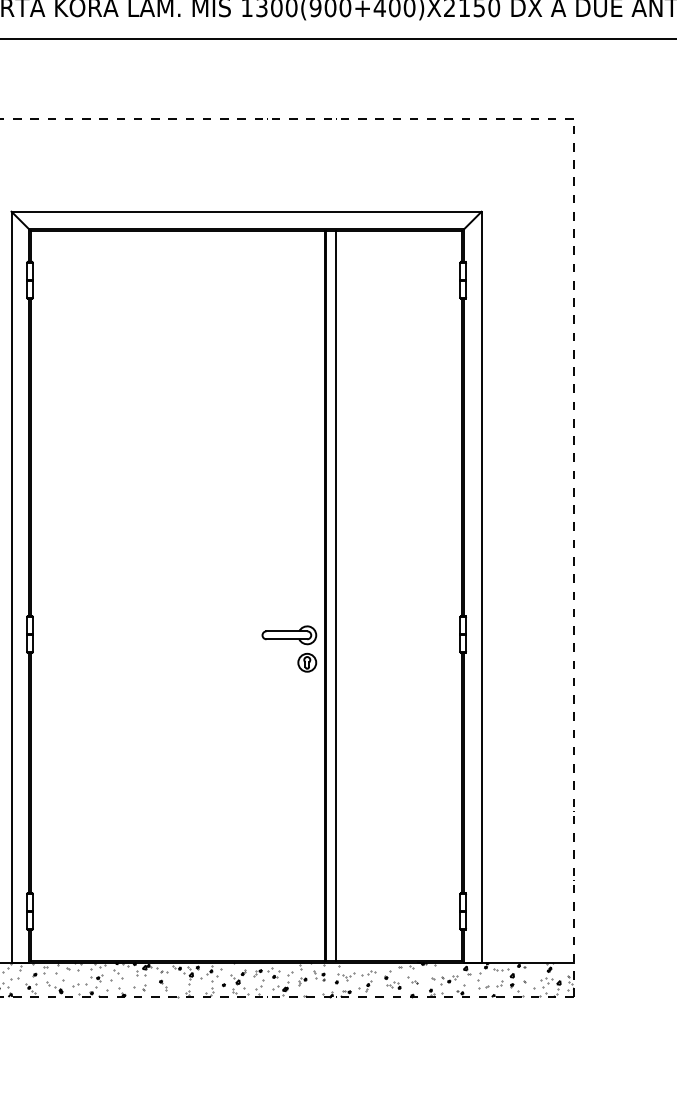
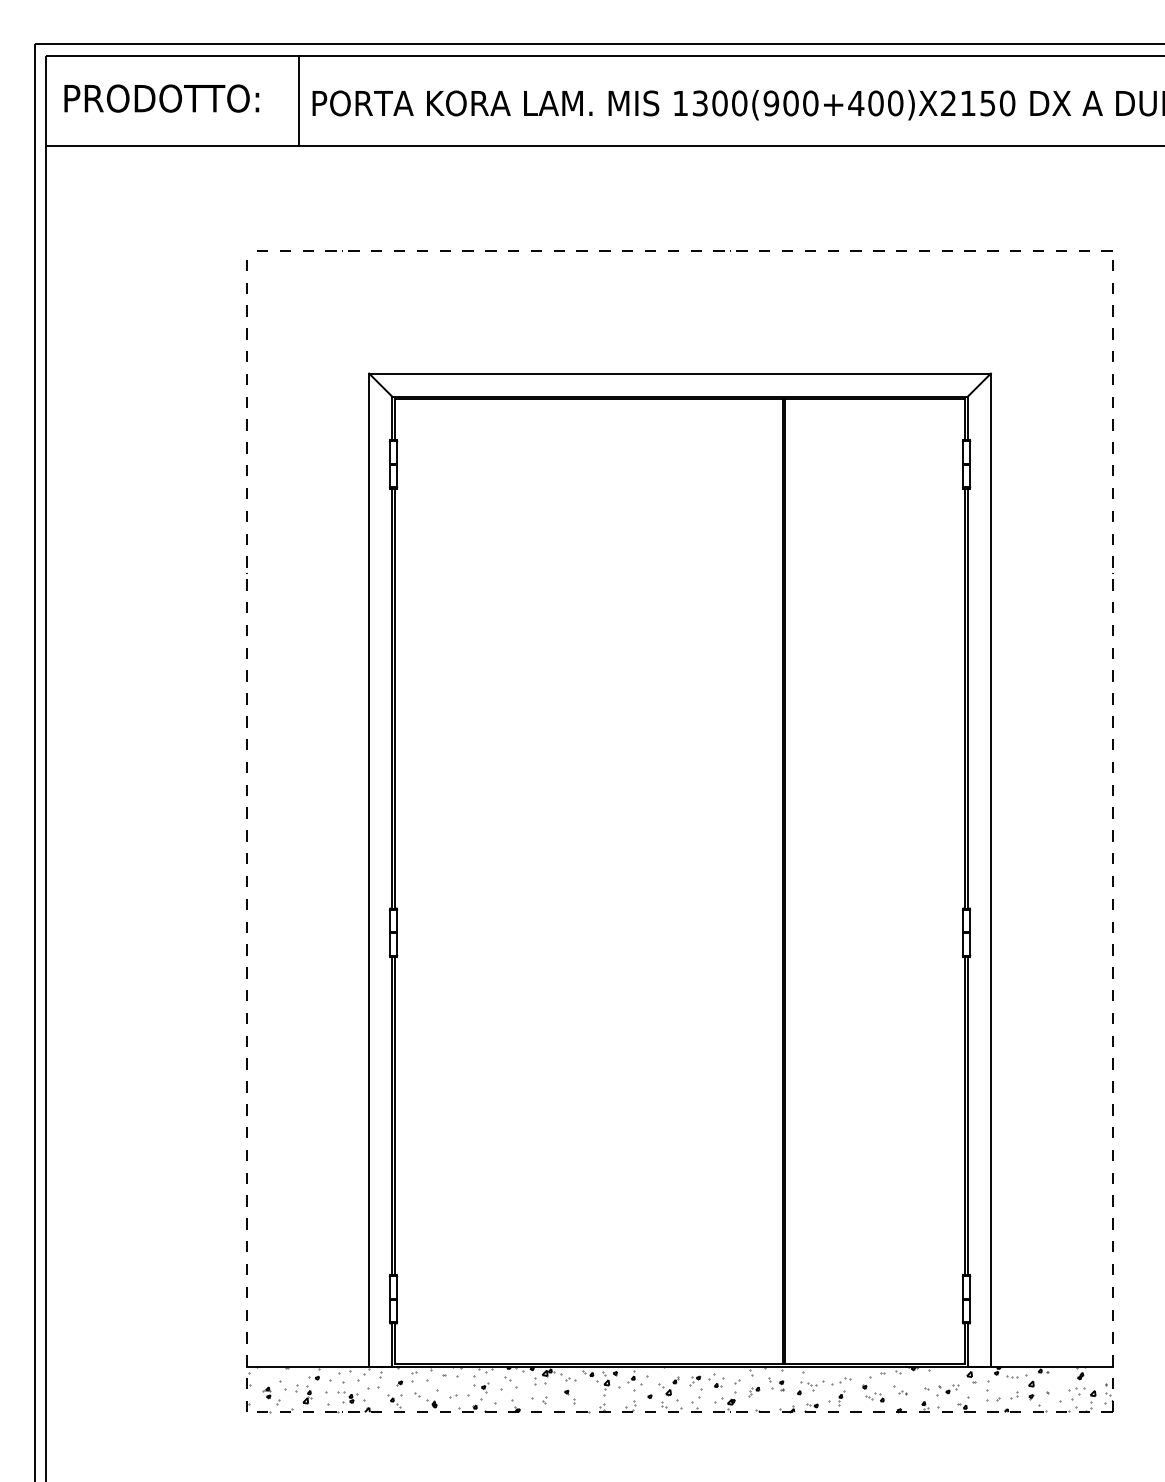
line: (336, 595) -> (798, 881), removed
part: (289, 635) -> (736, 933), removed
part: (306, 662) -> (759, 969), removed

